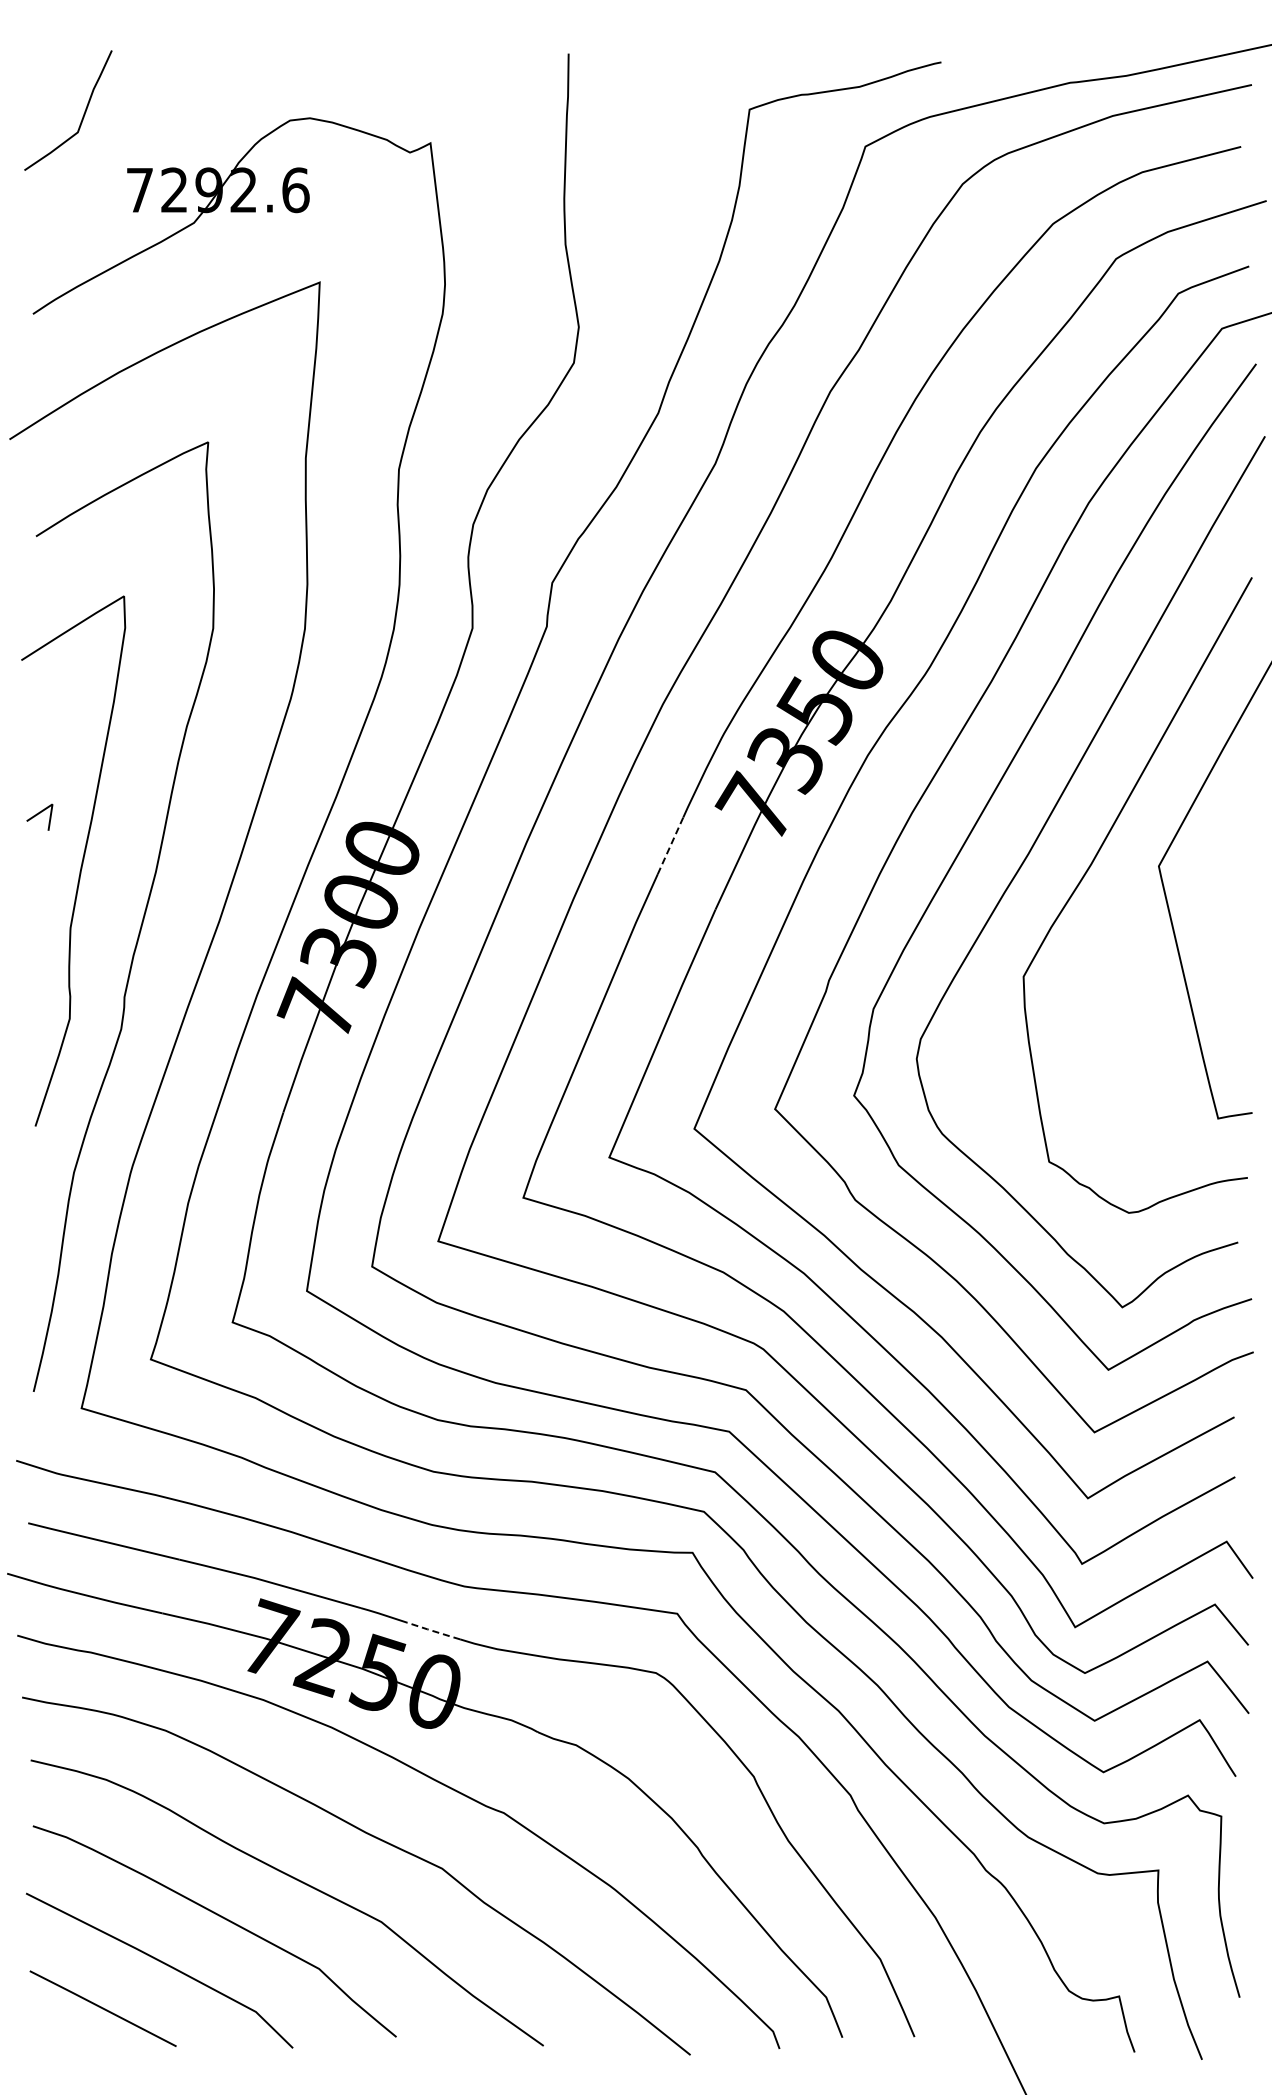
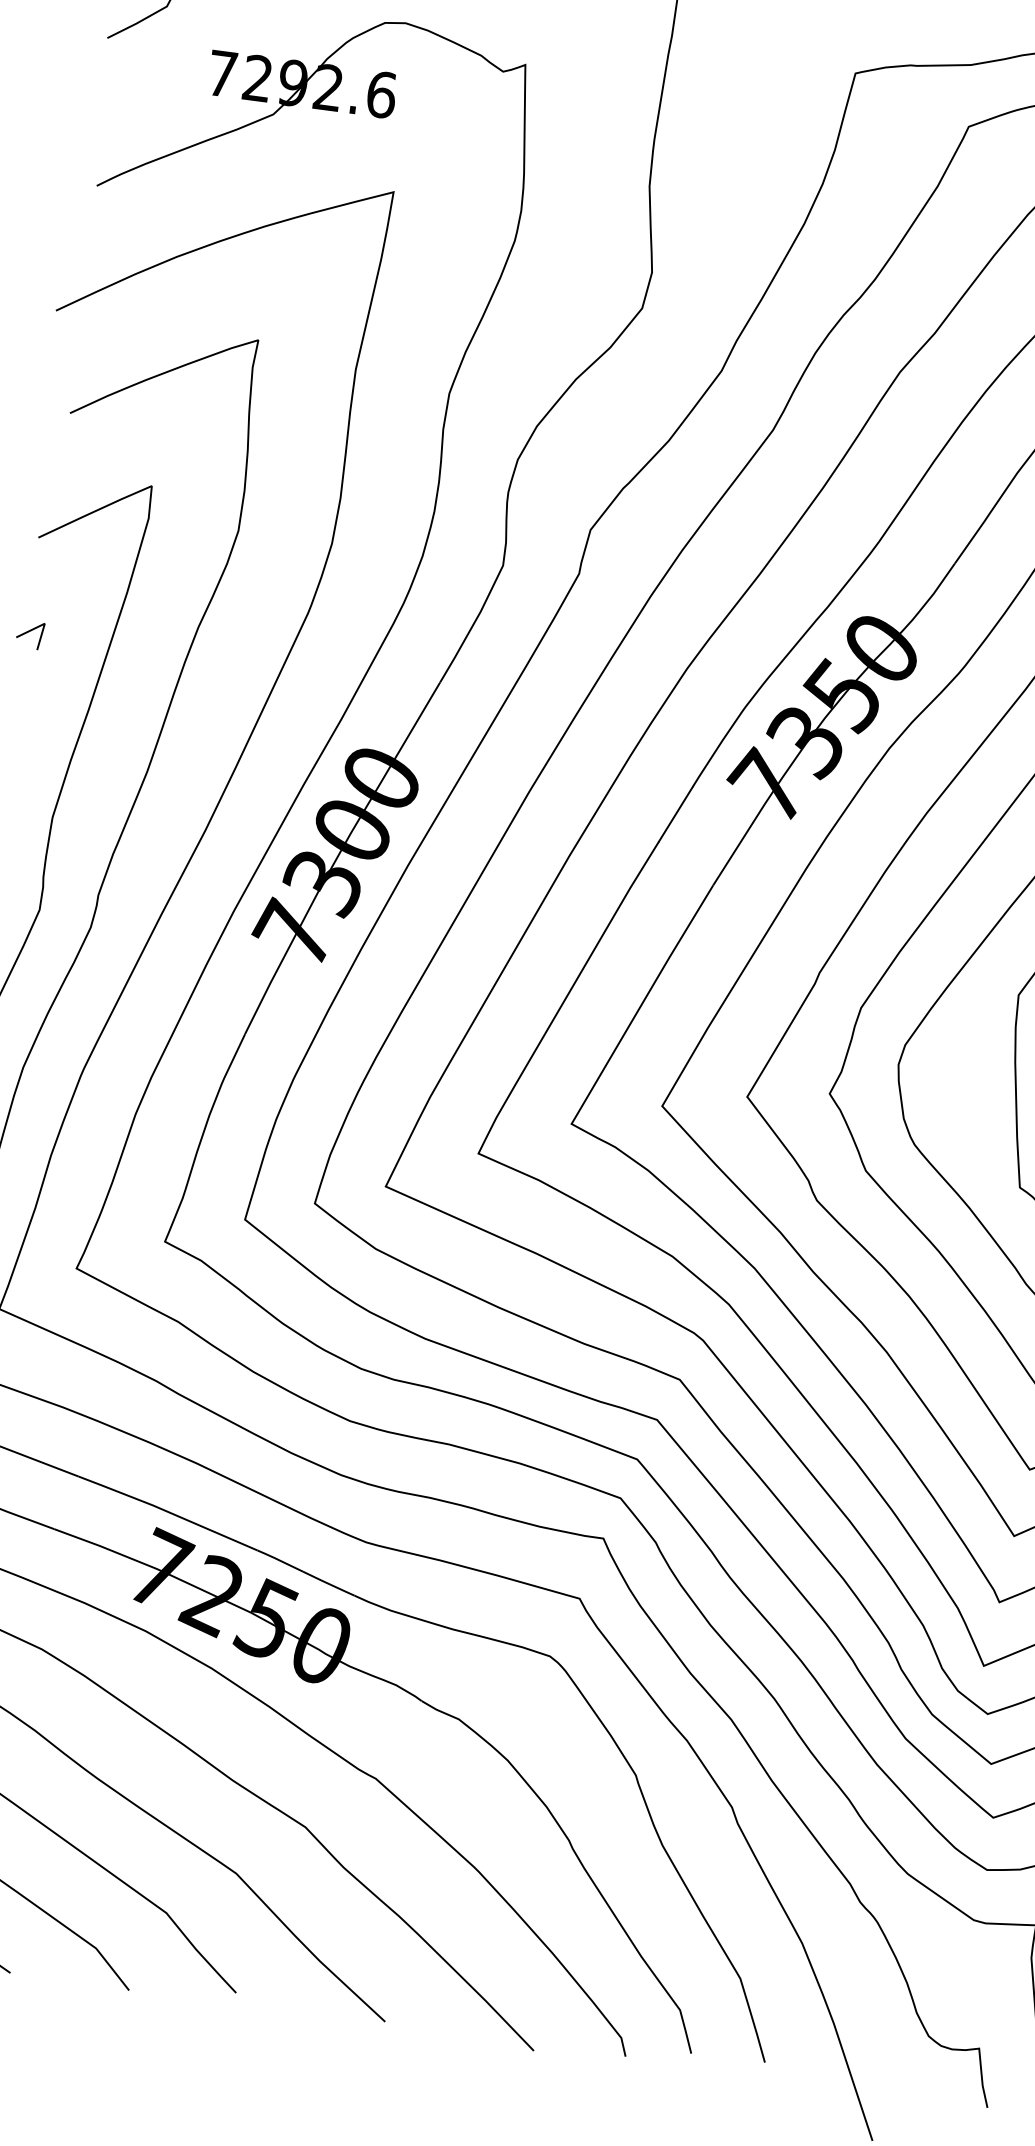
line: (38, 814) -> (29, 632), moved
line: (670, 845) -> (675, 813), dashed -> solid
line: (433, 1631) -> (328, 1584), dashed -> solid

